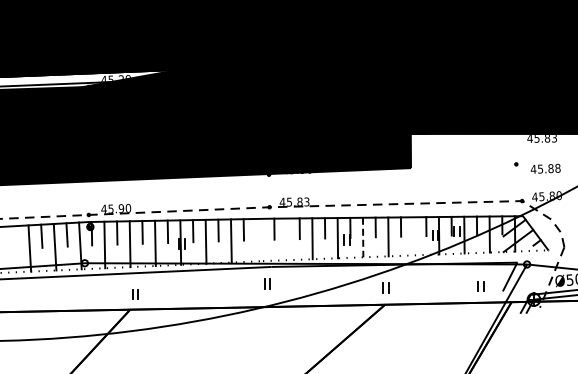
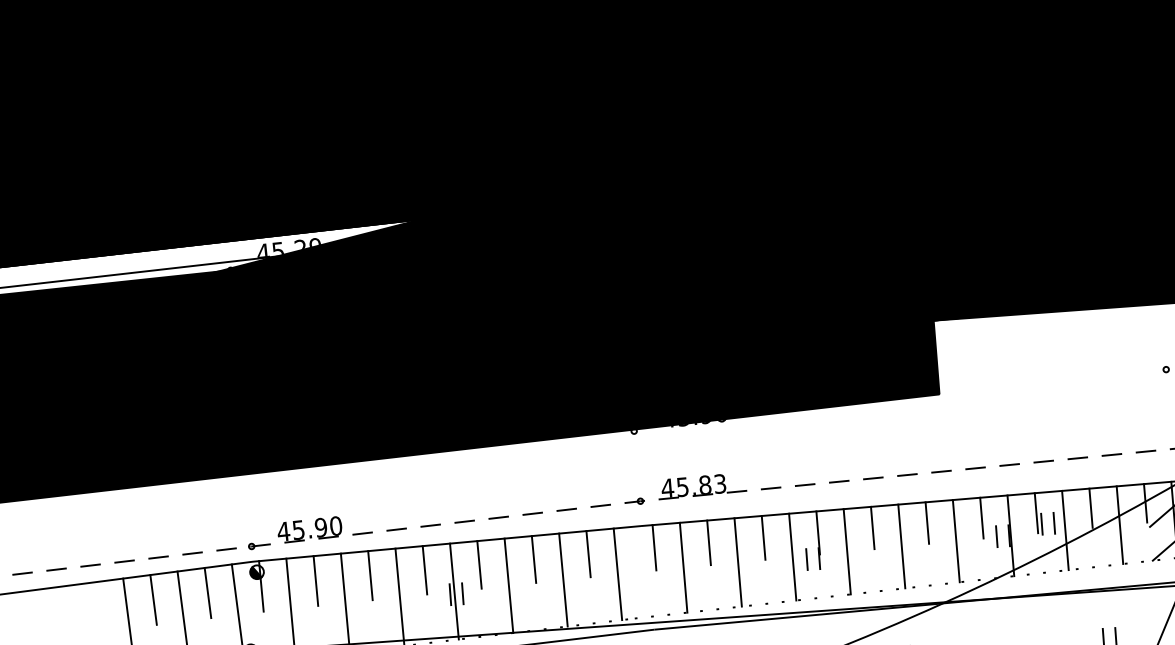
line: (413, 236) -> (955, 541), added
line: (363, 237) -> (847, 551), dashed -> solid
line: (256, 239) -> (617, 572), added
line: (287, 239) -> (684, 567), added

